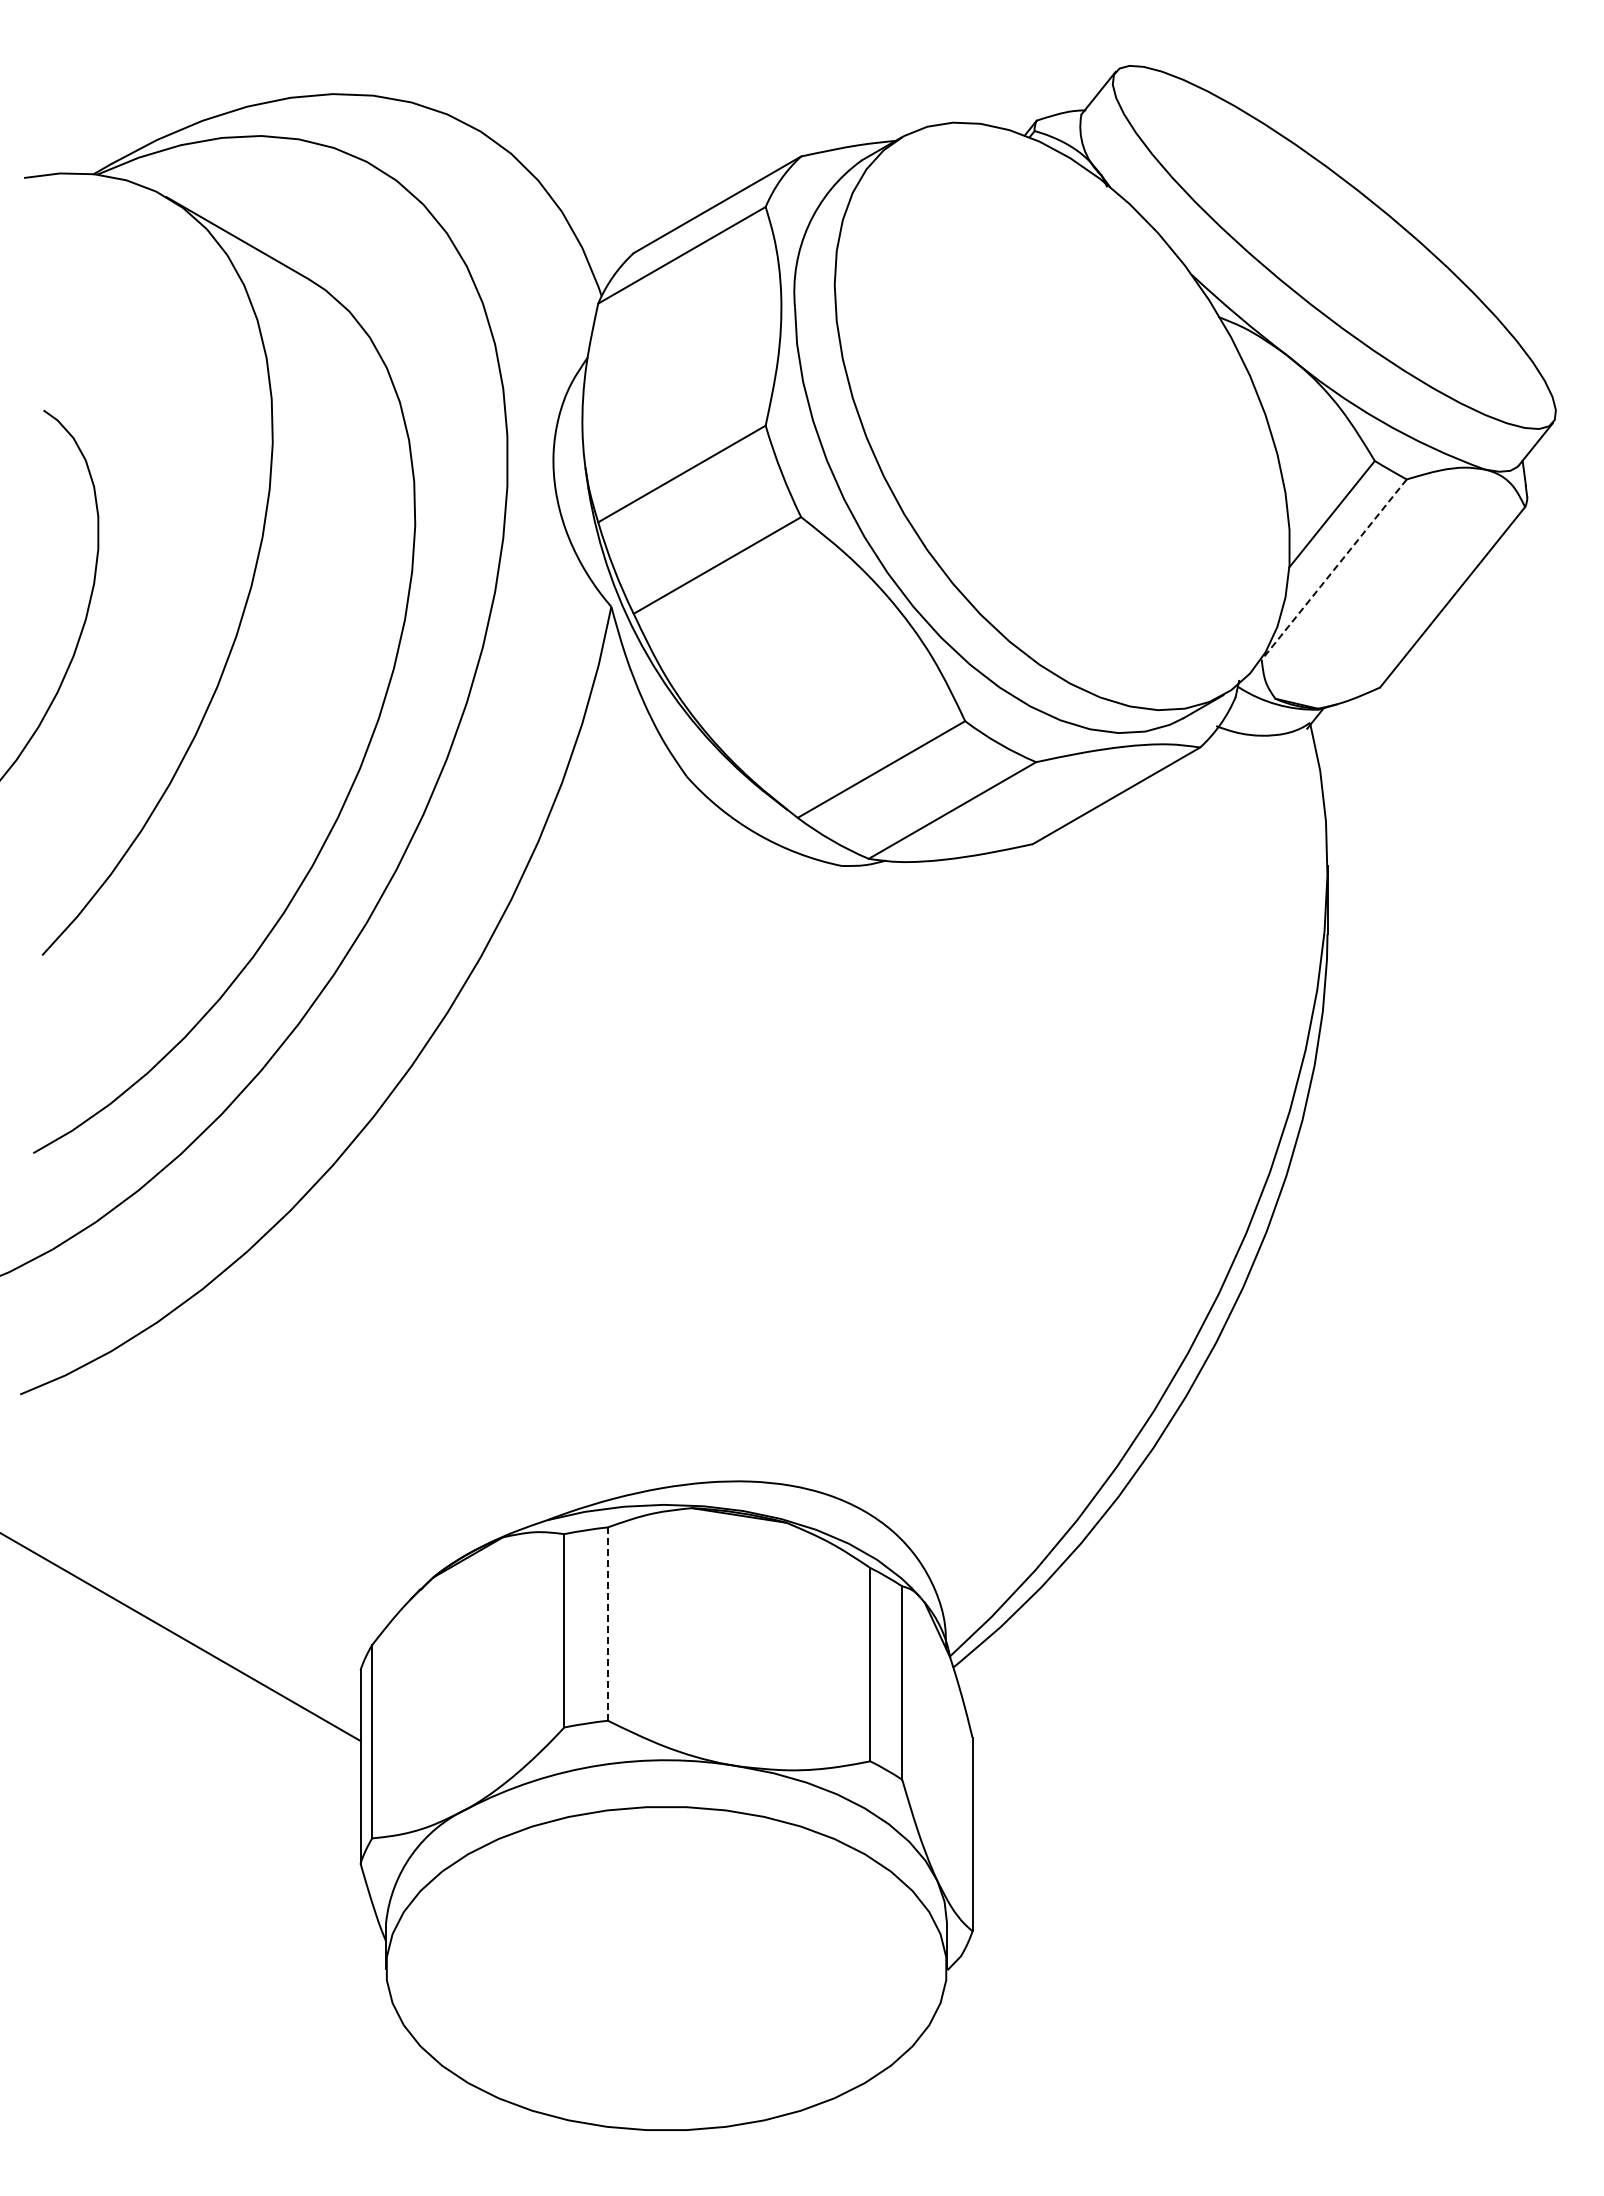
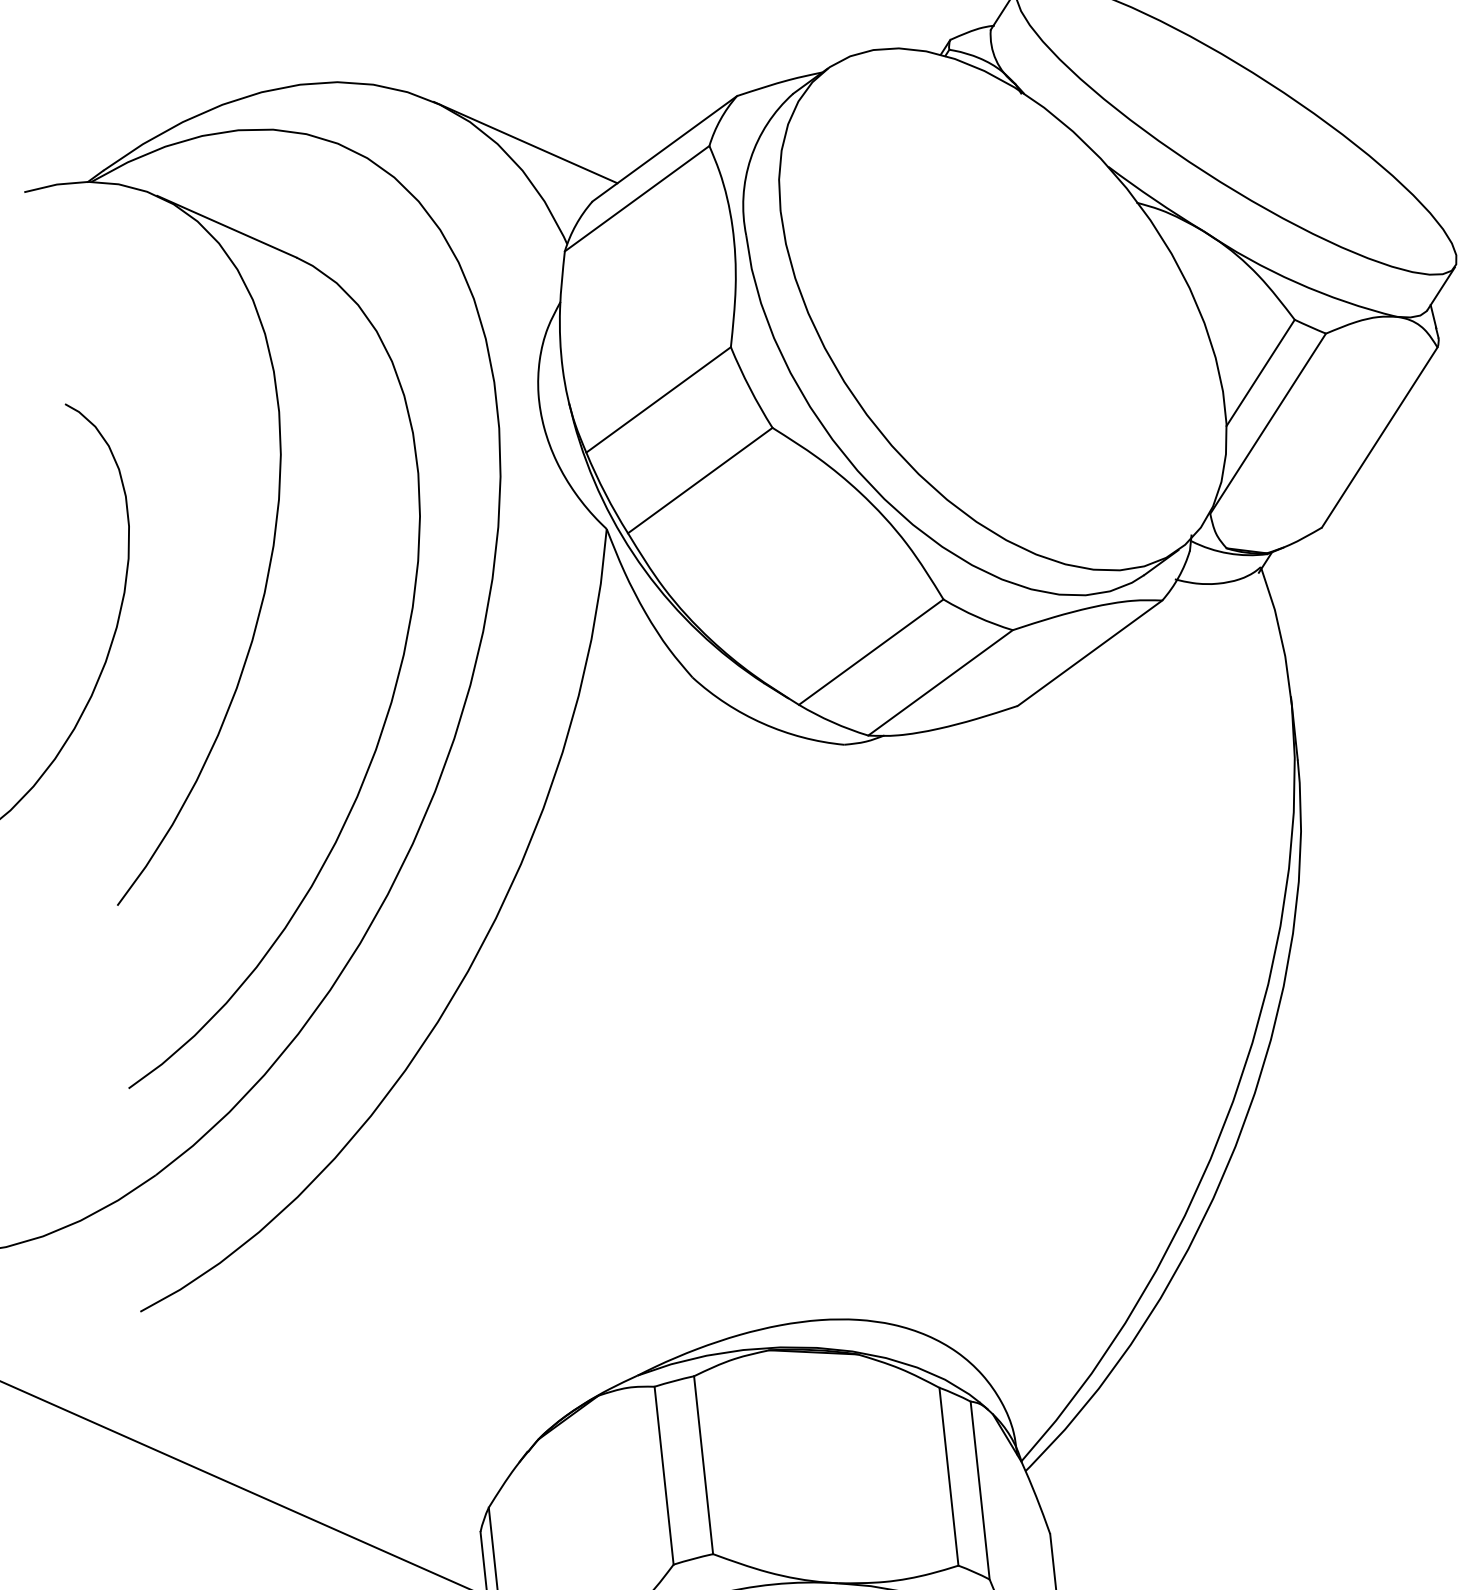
line: (568, 182) -> (525, 142), added
line: (1334, 569) -> (1268, 423), dashed -> solid
line: (607, 1624) -> (703, 1465), dashed -> solid

